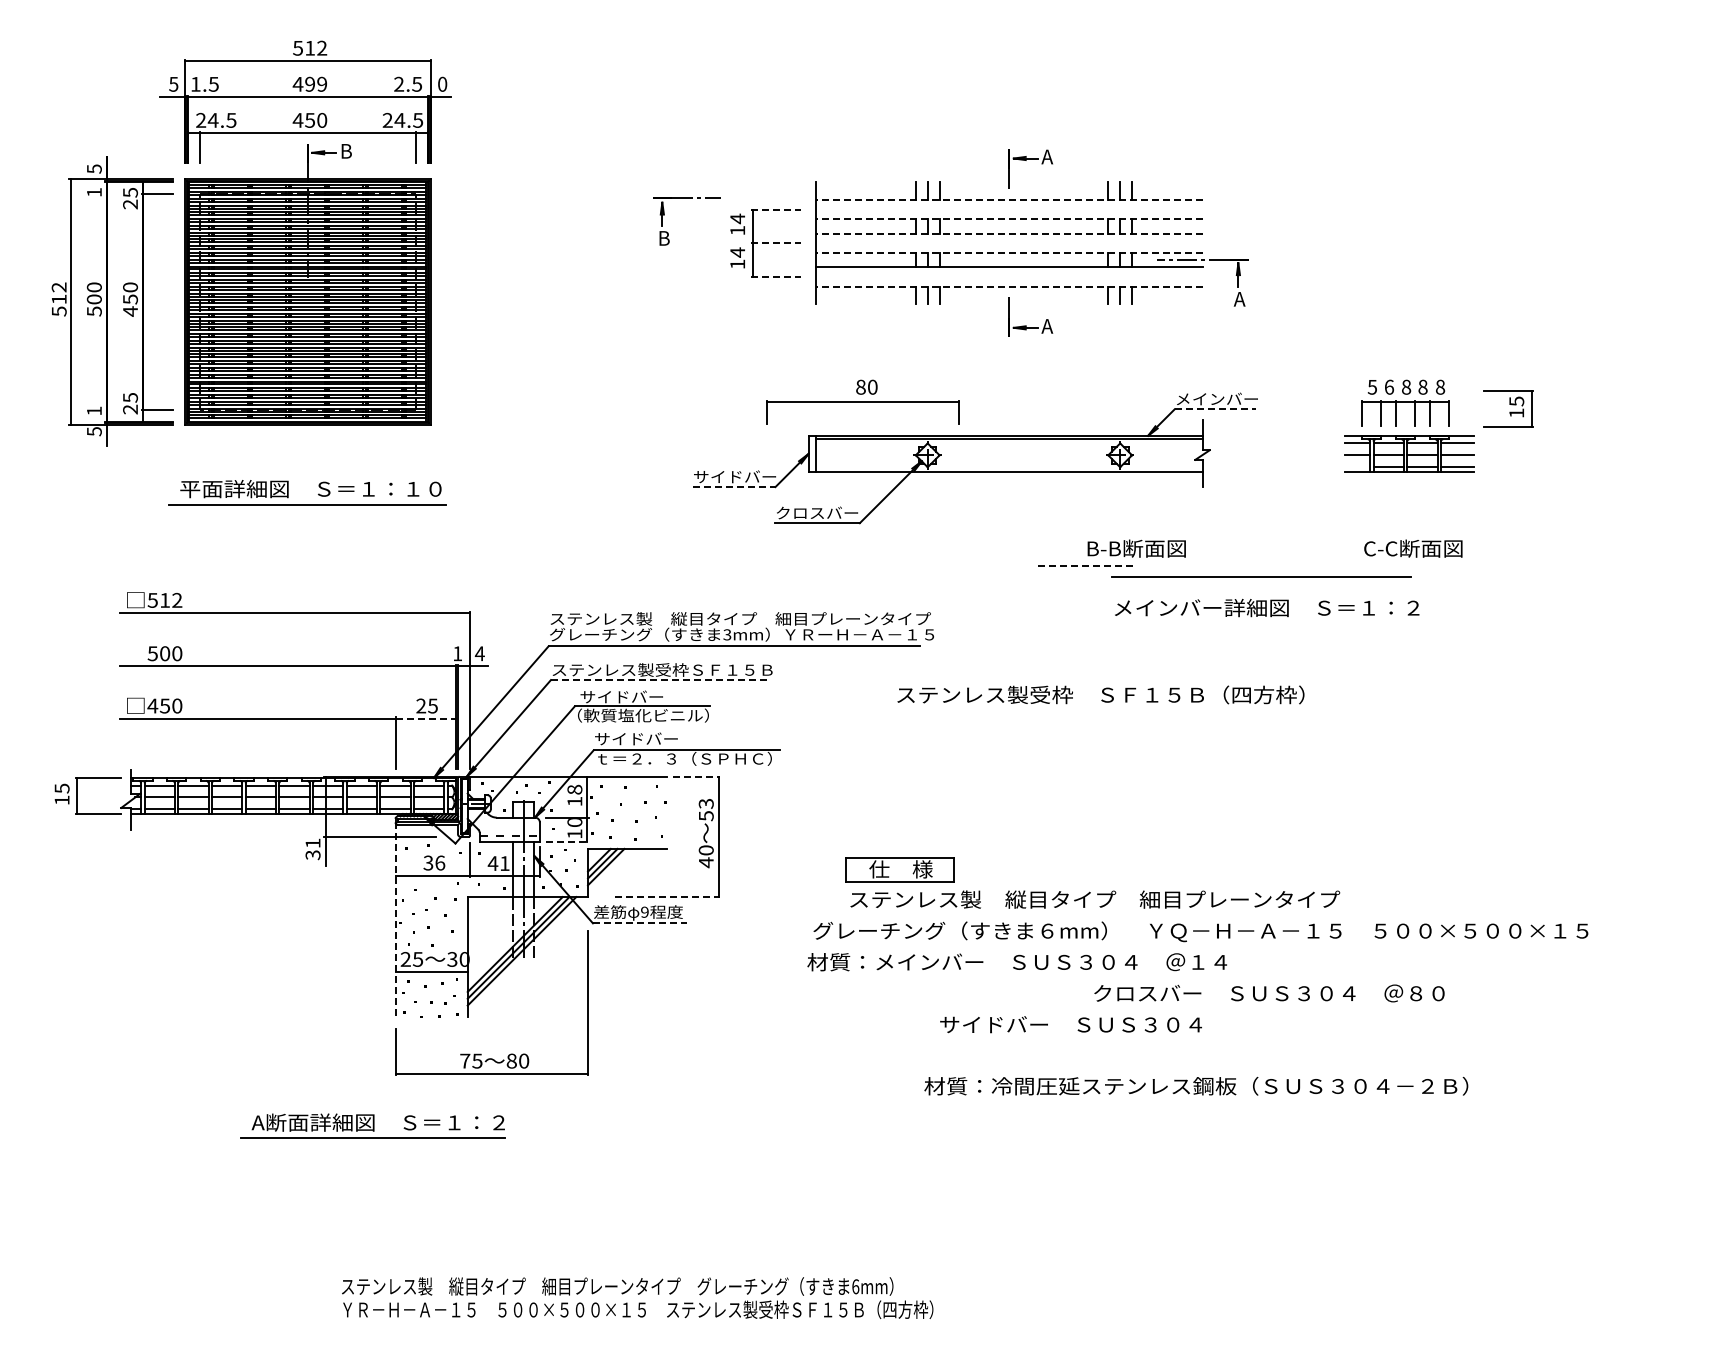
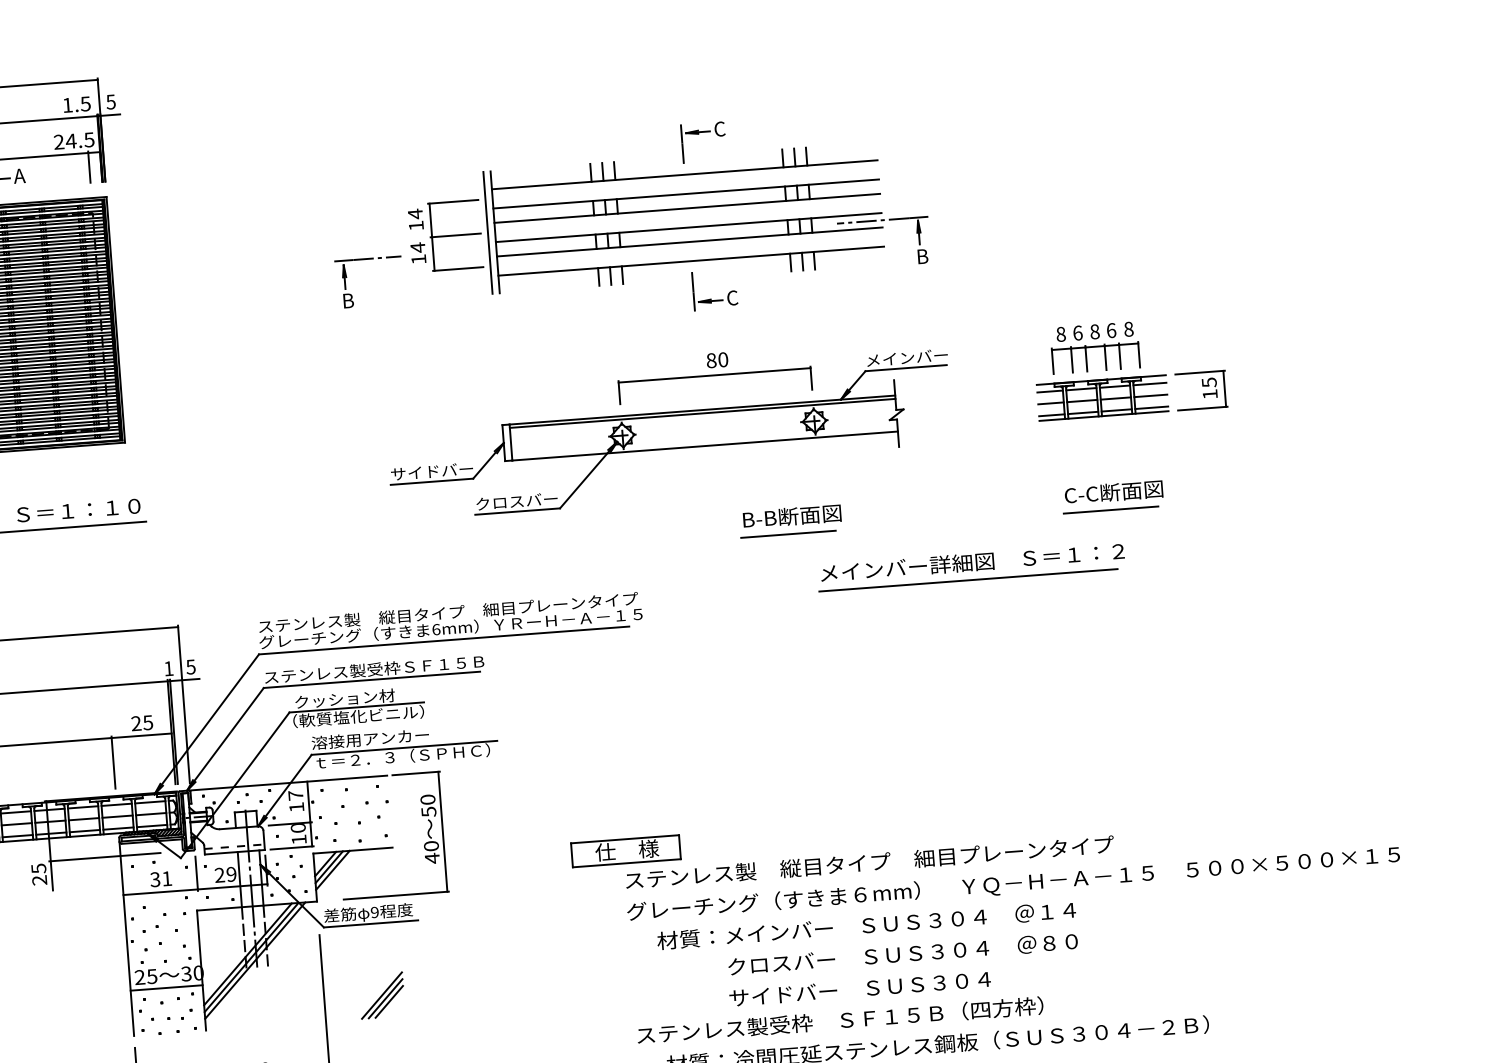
text: (399, 83) -> (68, 104), 2.5 -> 1.5
text: (442, 83) -> (110, 101), 0 -> 5
text: (345, 151) -> (19, 176), B -> A
text: (1047, 156) -> (719, 128), A -> C
line: (1008, 199) -> (684, 174), dashed -> solid
line: (776, 209) -> (453, 201), dashed -> solid
line: (1008, 219) -> (685, 194), dashed -> solid
part: (668, 232) -> (352, 294), moved
line: (1008, 233) -> (686, 208), dashed -> solid
line: (808, 242) -> (487, 232), added
line: (776, 243) -> (455, 235), dashed -> solid
line: (1008, 252) -> (687, 227), dashed -> solid
line: (776, 276) -> (458, 268), dashed -> solid
line: (1008, 286) -> (690, 261), dashed -> solid
text: (1239, 299) -> (921, 256), A -> B
text: (1047, 325) -> (732, 297), A -> C
text: (1372, 386) -> (1061, 333), 5 -> 8
text: (1422, 386) -> (1110, 329), 8 -> 6
part: (862, 401) -> (714, 374), moved
part: (1508, 408) -> (1201, 390), moved
line: (1215, 409) -> (906, 368), dashed -> solid
line: (1357, 467) -> (1052, 415), added
line: (734, 487) -> (432, 482), dashed -> solid
text: (1136, 548) -> (791, 516), moved
line: (1086, 566) -> (789, 534), dashed -> solid
line: (1408, 566) -> (1110, 510), added
line: (1261, 576) -> (968, 580), moved
text: (727, 634) -> (436, 629), 3mm -> 6mm
text: (479, 653) -> (190, 666), 4 -> 5
line: (659, 680) -> (372, 680), dashed -> solid
text: (1100, 694) -> (839, 1020), moved
text: (630, 696) -> (344, 698), サイドバー -> クッション材
line: (426, 718) -> (142, 735), dashed -> solid
text: (653, 738) -> (370, 738), サイドバー -> 溶接用アンカー
line: (696, 776) -> (416, 773), dashed -> solid
text: (574, 789) -> (295, 795), 18 -> 17
text: (705, 803) -> (427, 799), 53 -> 50
line: (567, 841) -> (292, 847), dashed -> solid
text: (312, 849) -> (38, 874), 31 -> 25
text: (440, 862) -> (167, 878), 36 -> 31
text: (498, 863) -> (225, 874), 41 -> 29
line: (667, 897) -> (396, 896), dashed -> solid
text: (1095, 899) -> (870, 862), moved
line: (395, 920) -> (126, 939), dashed -> solid
line: (640, 923) -> (371, 924), dashed -> solid
text: (1200, 931) -> (1013, 883), moved
text: (1016, 962) -> (865, 925), moved
text: (1269, 993) -> (903, 954), moved
part: (645, 995) -> (381, 995), added
text: (1070, 1024) -> (859, 988), moved

